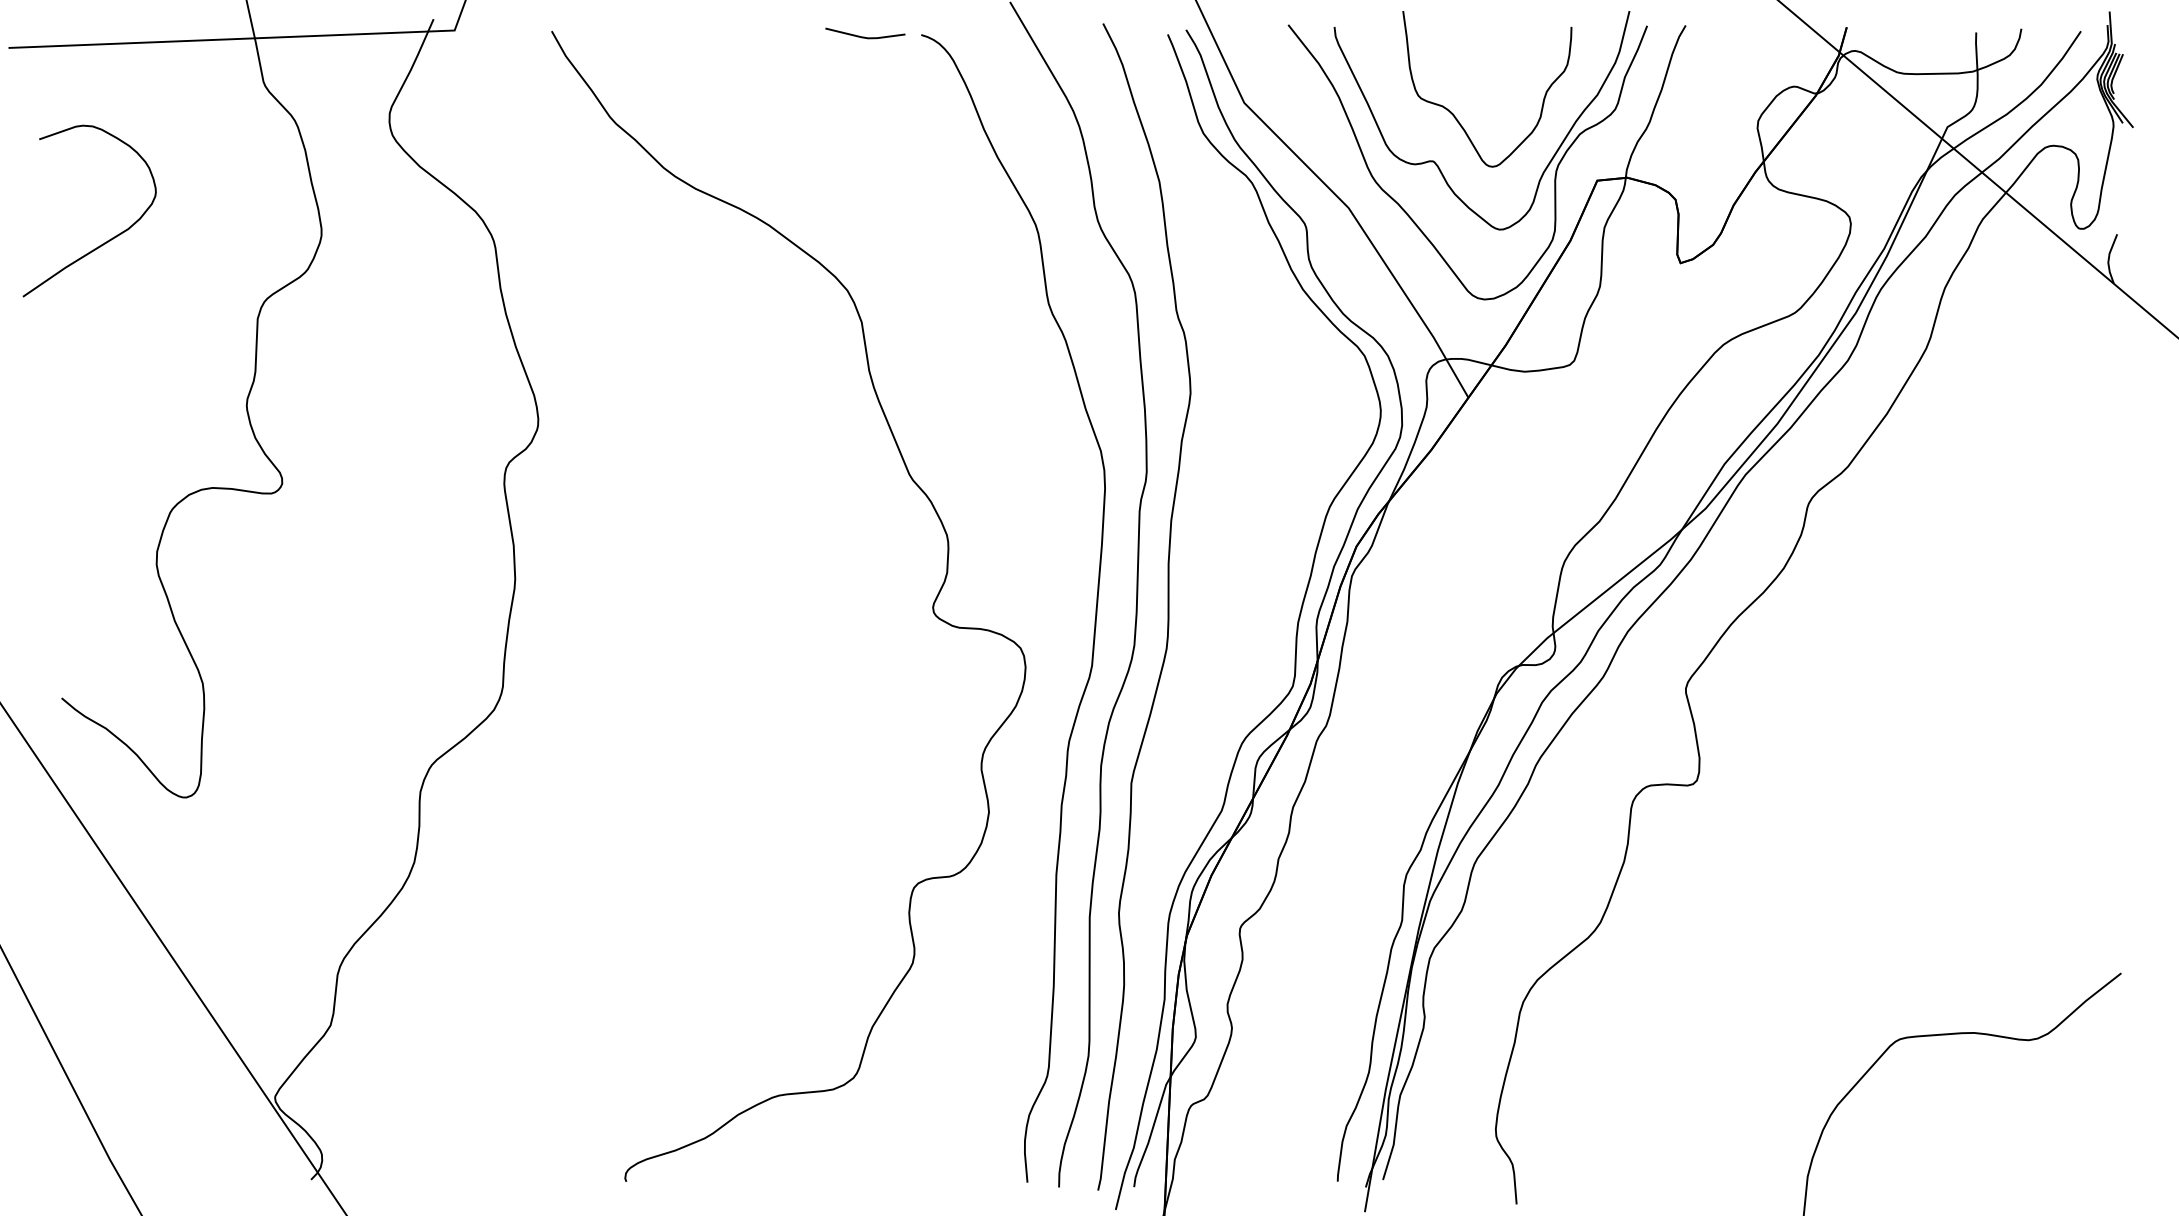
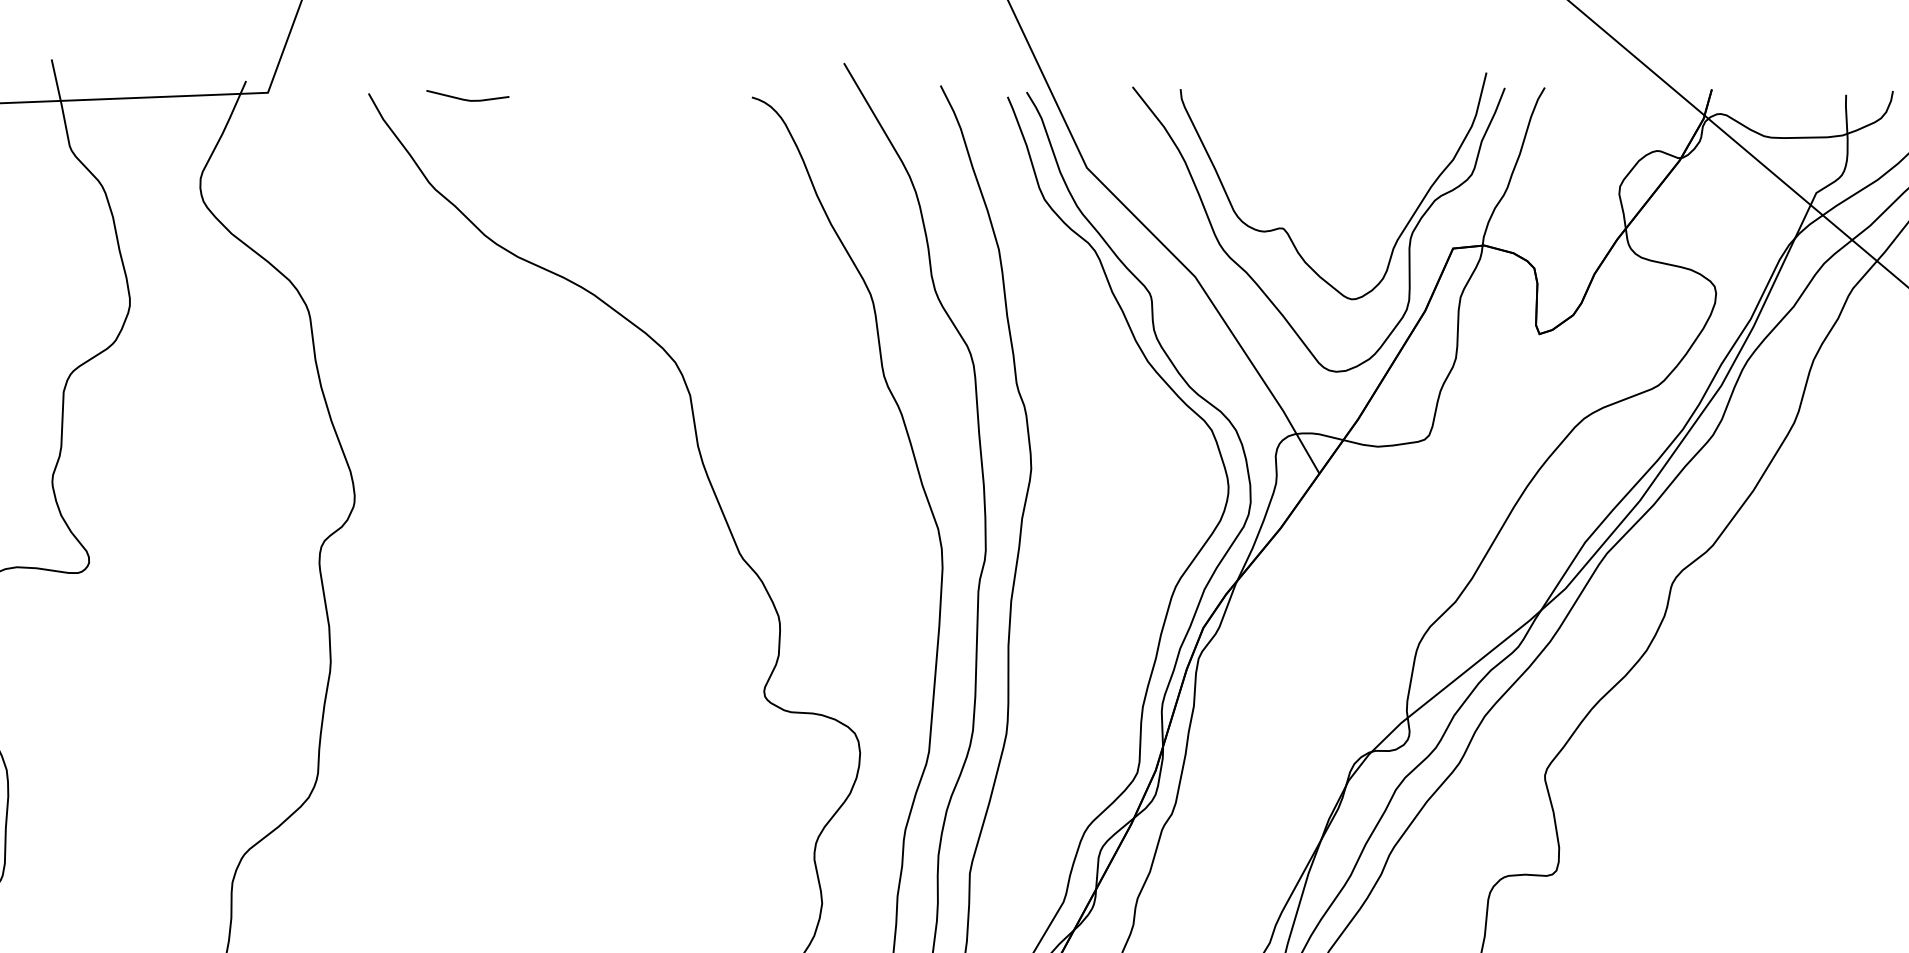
line: (864, 36) -> (466, 99), moved
curve: (1454, 114) -> (1305, 179), removed

